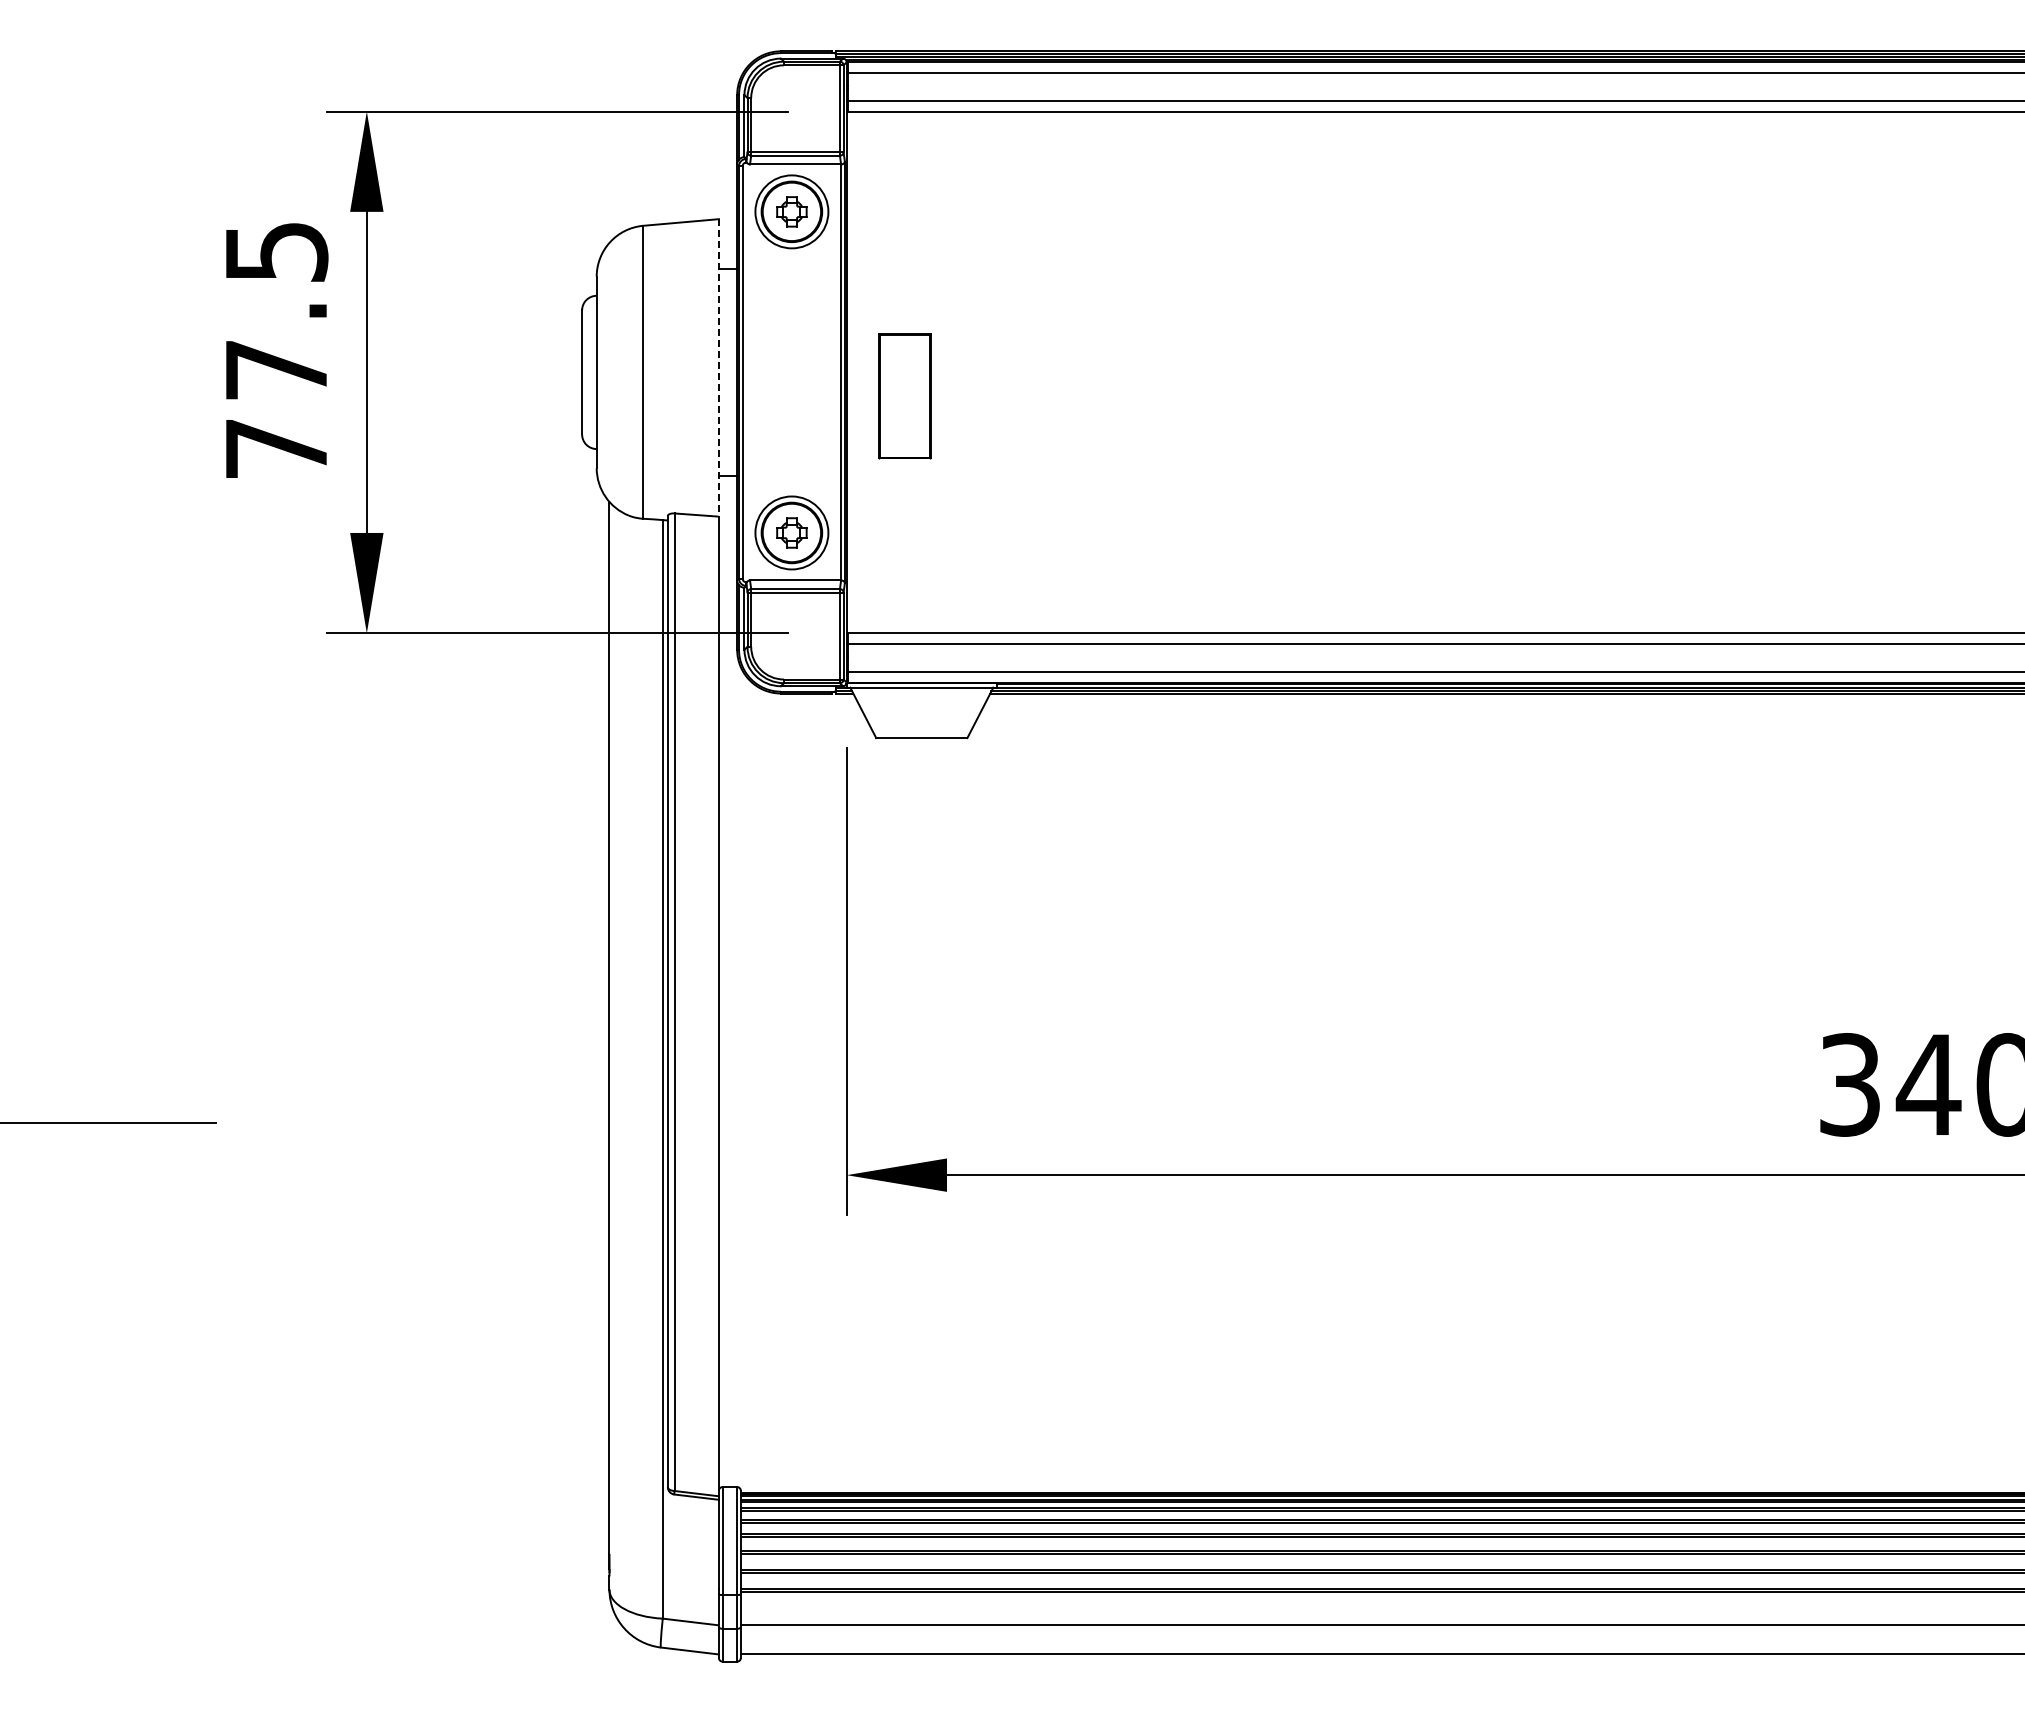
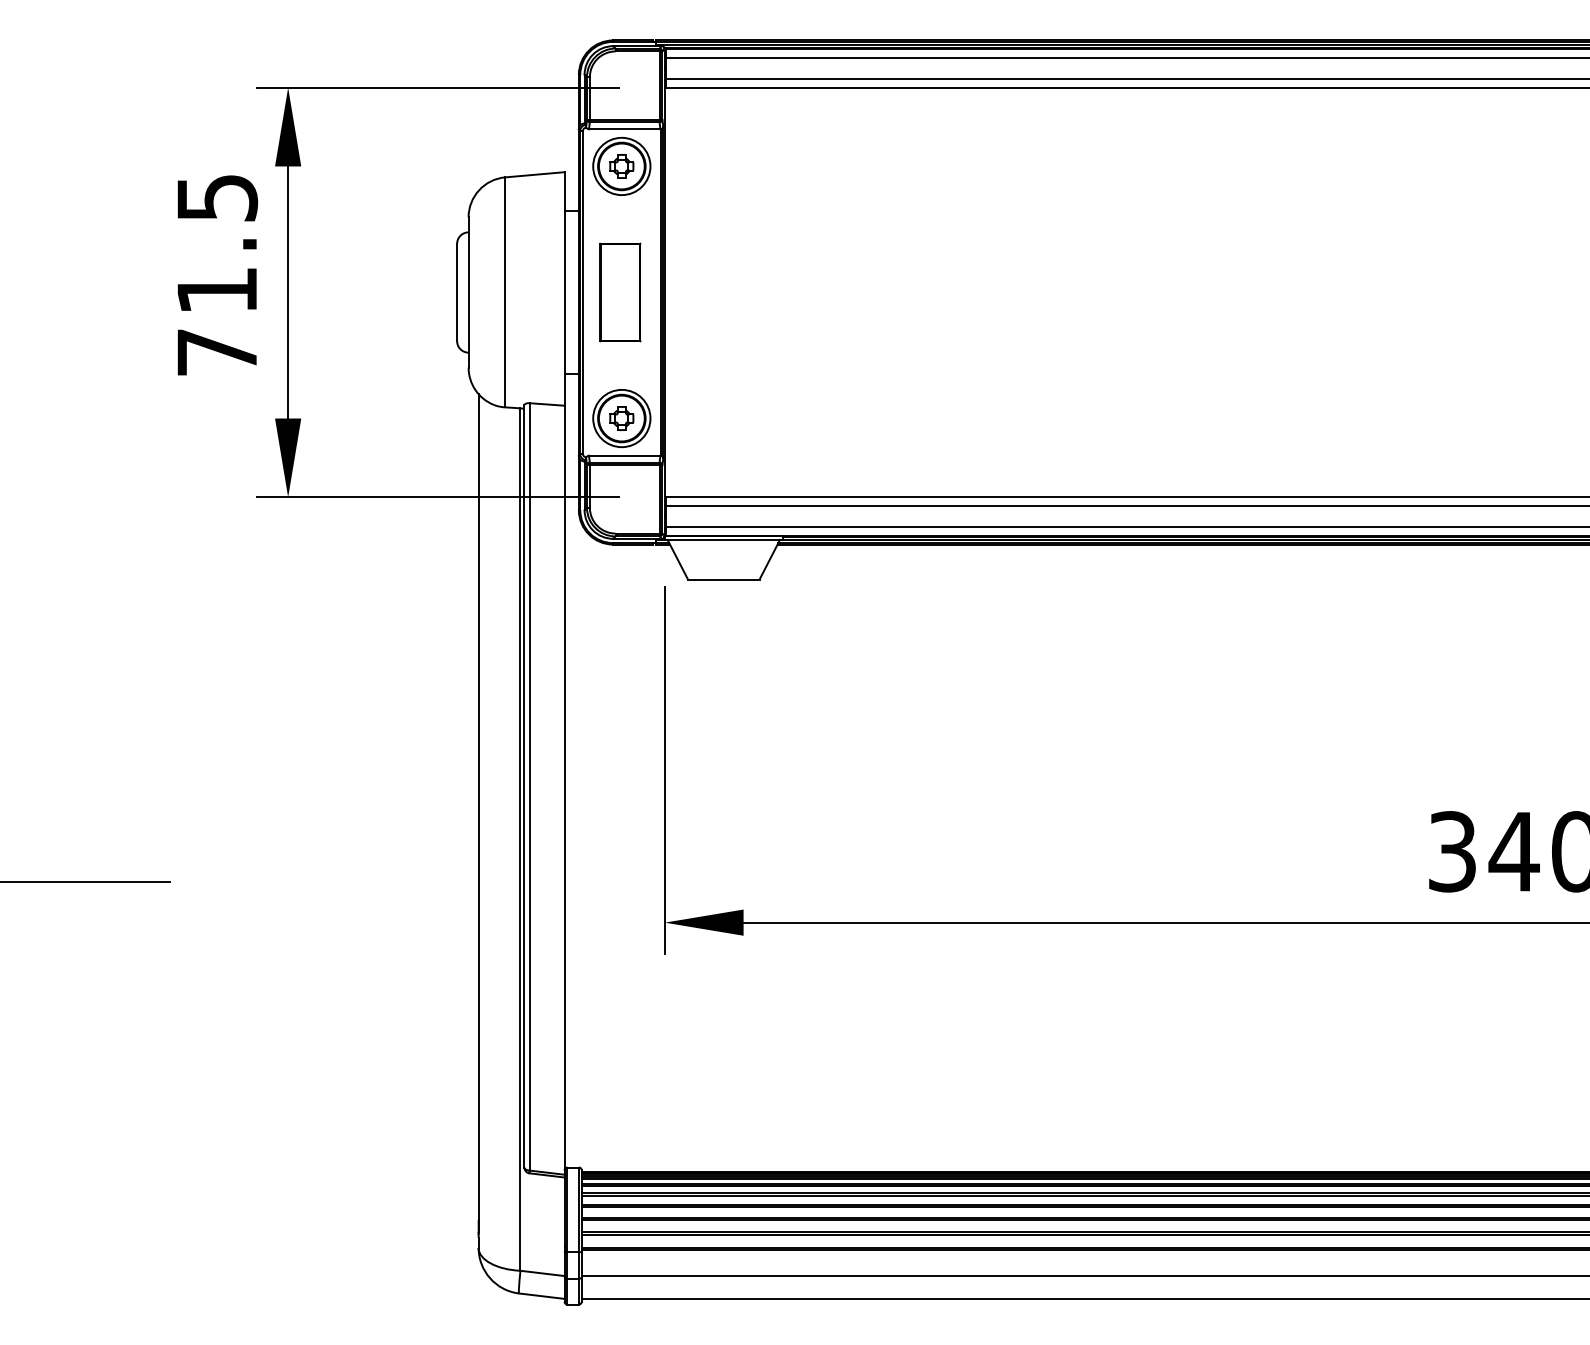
line: (718, 367) -> (564, 288), dashed -> solid
text: (276, 370) -> (217, 290), 77.5 -> 71.5
part: (904, 396) -> (619, 292), moved

